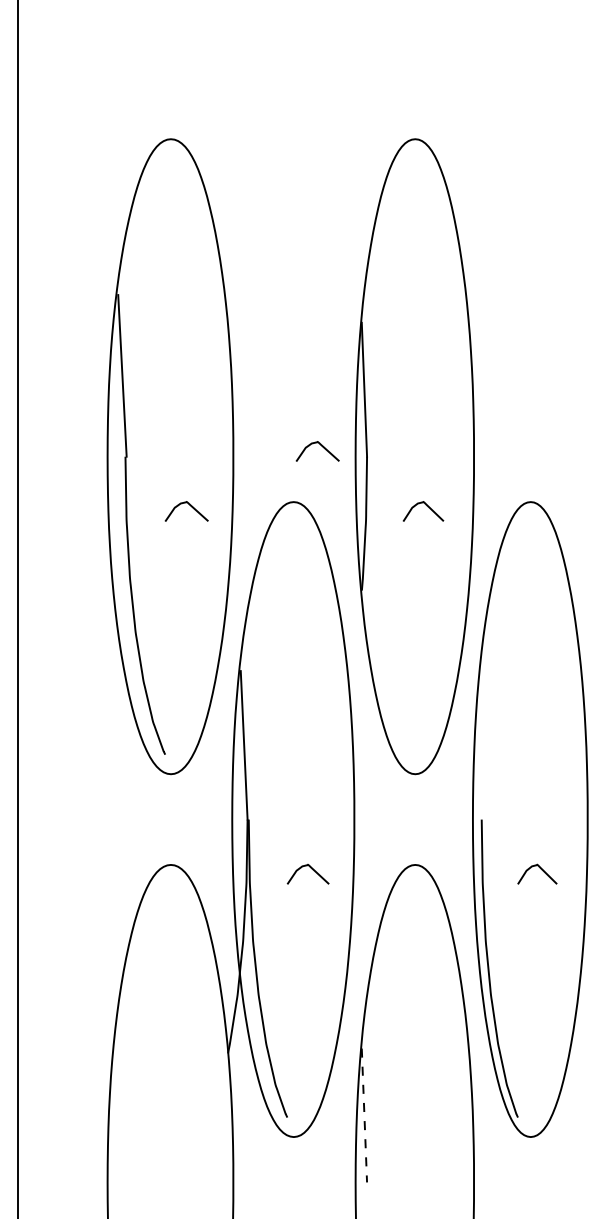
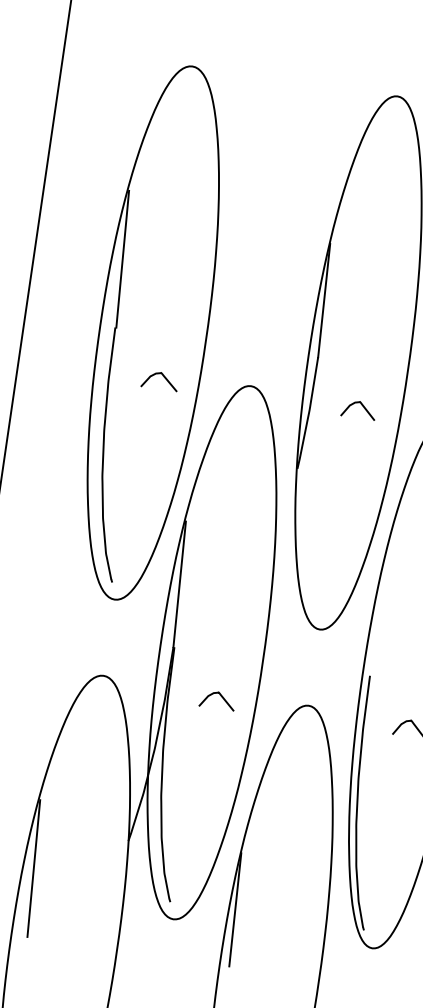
curve: (321, 446) -> (281, 342), removed
line: (122, 1101) -> (33, 868), added
line: (364, 1115) -> (235, 909), dashed -> solid

